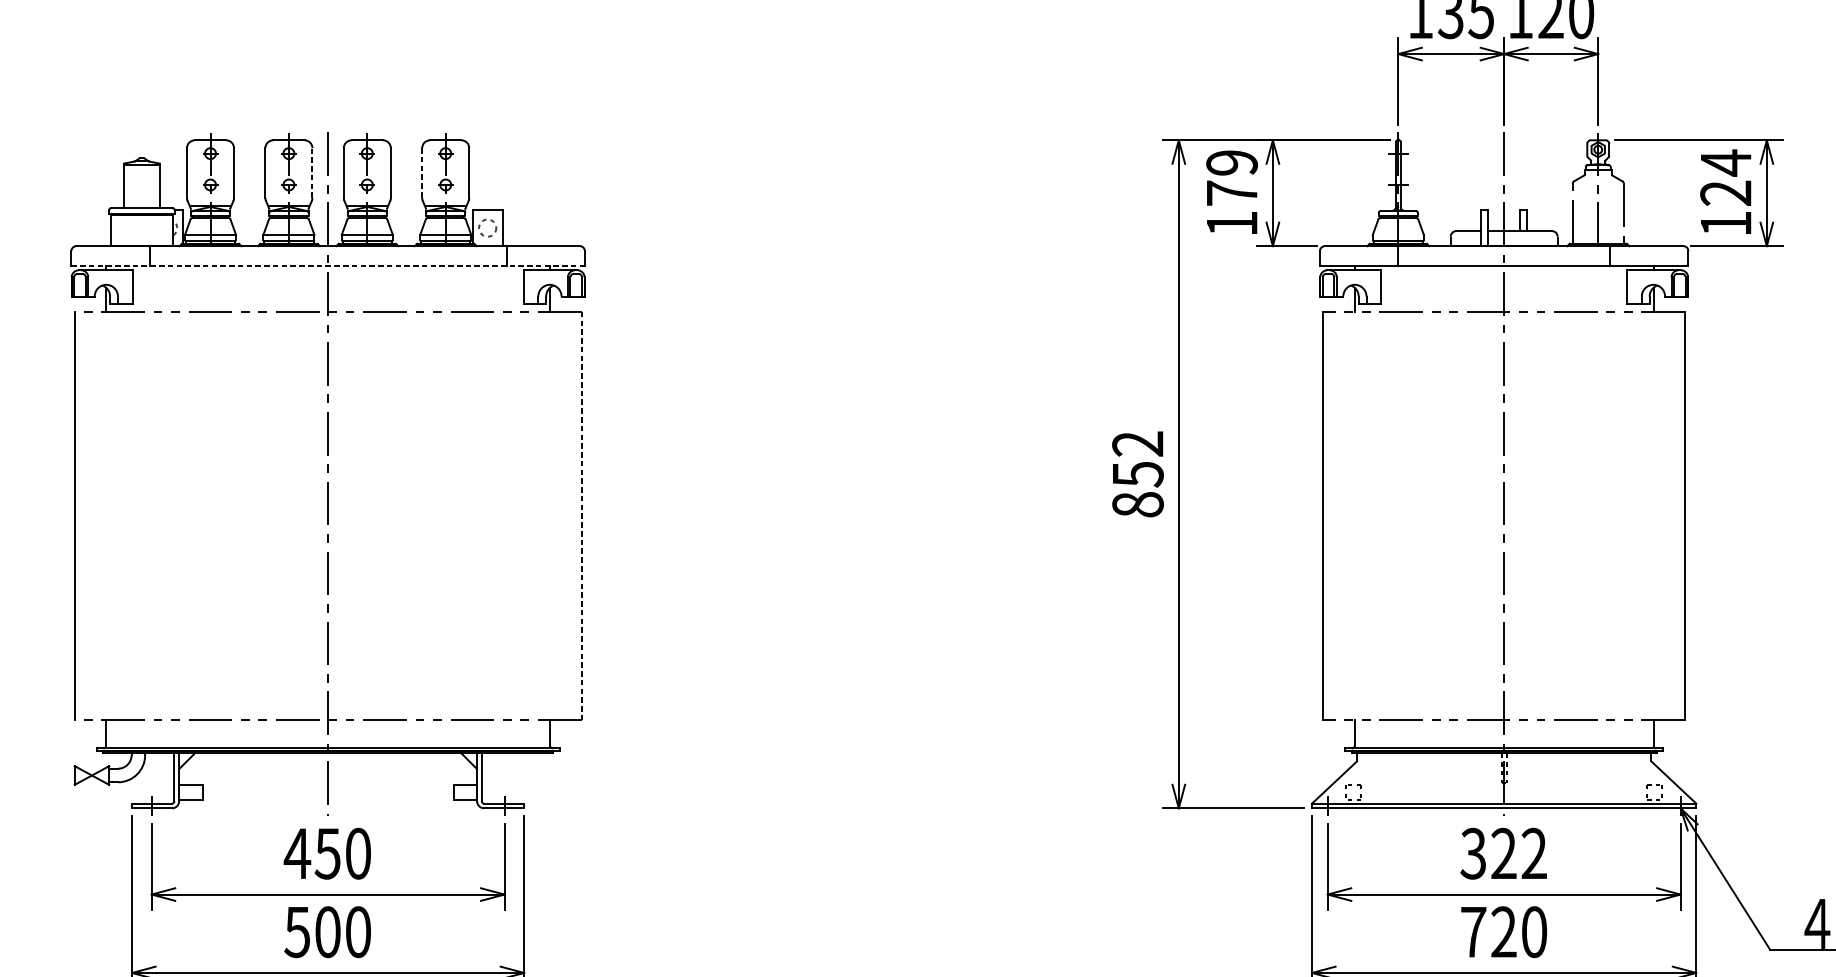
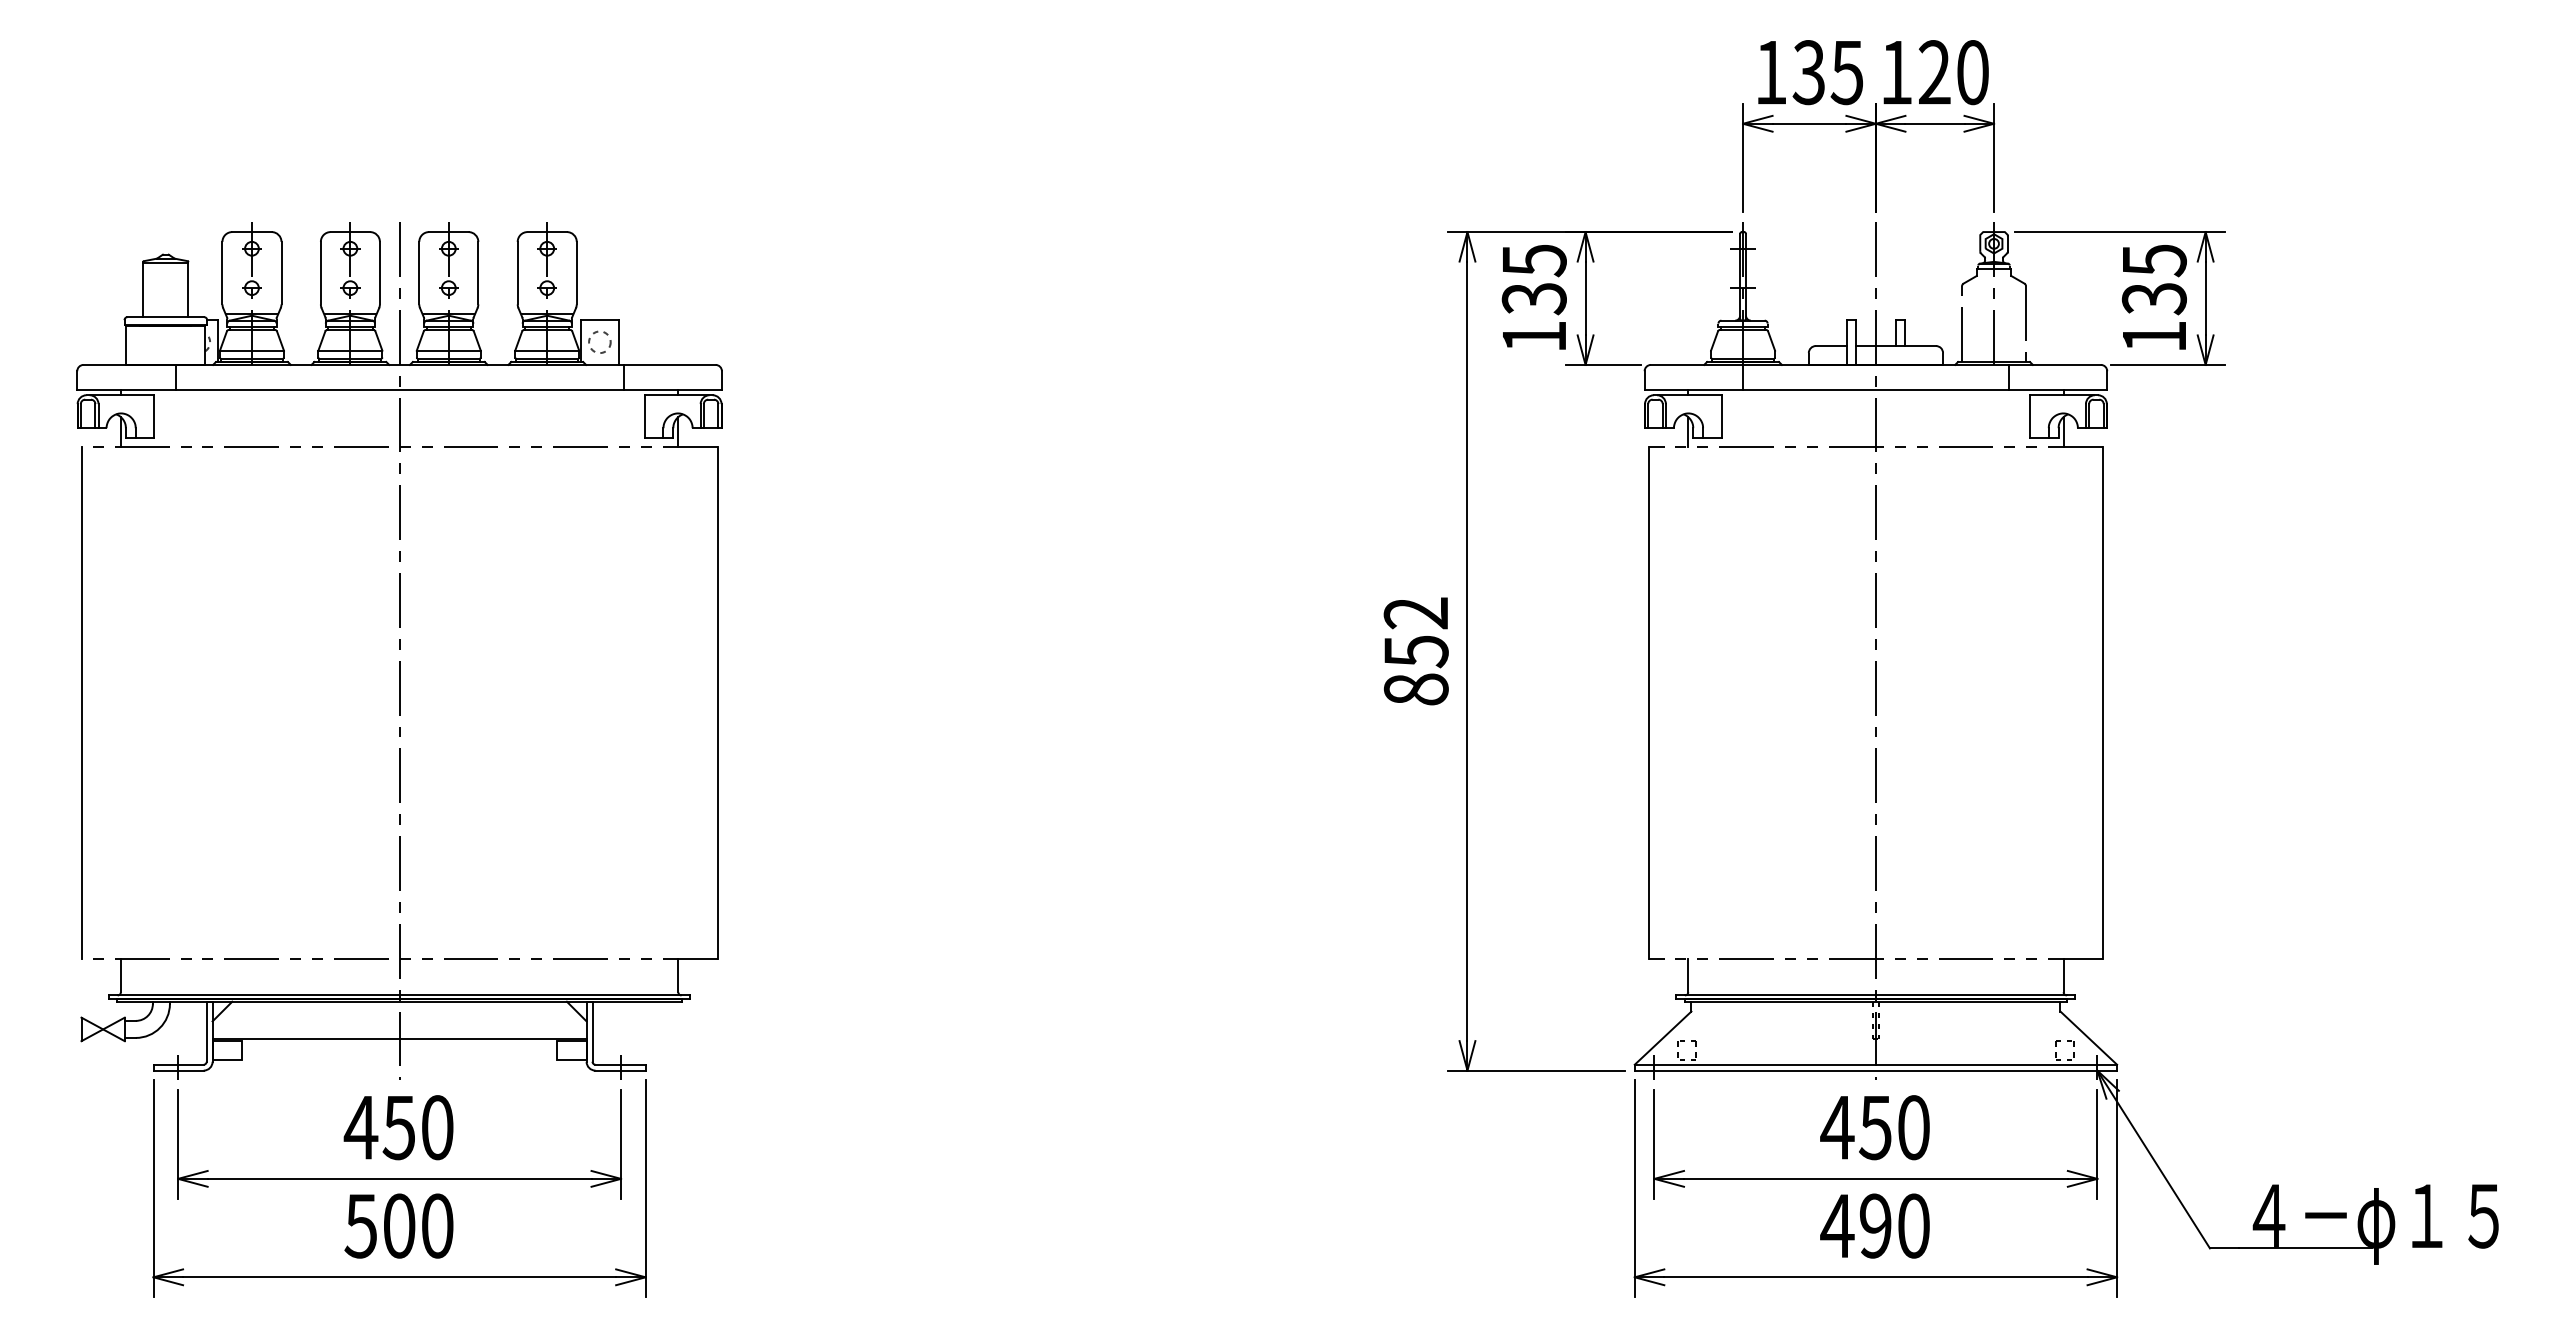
line: (312, 172) -> (379, 272), dashed -> solid
line: (422, 173) -> (517, 273), dashed -> solid
text: (1231, 178) -> (1533, 280), 179 -> 135
text: (1726, 178) -> (2154, 279), 124 -> 135
line: (328, 265) -> (400, 389), dashed -> solid
line: (581, 515) -> (717, 703), dashed -> solid
line: (328, 783) -> (399, 1039), added
text: (1503, 853) -> (1874, 1127), 322 -> 450
text: (1487, 931) -> (1855, 1225), 720 -> 490

